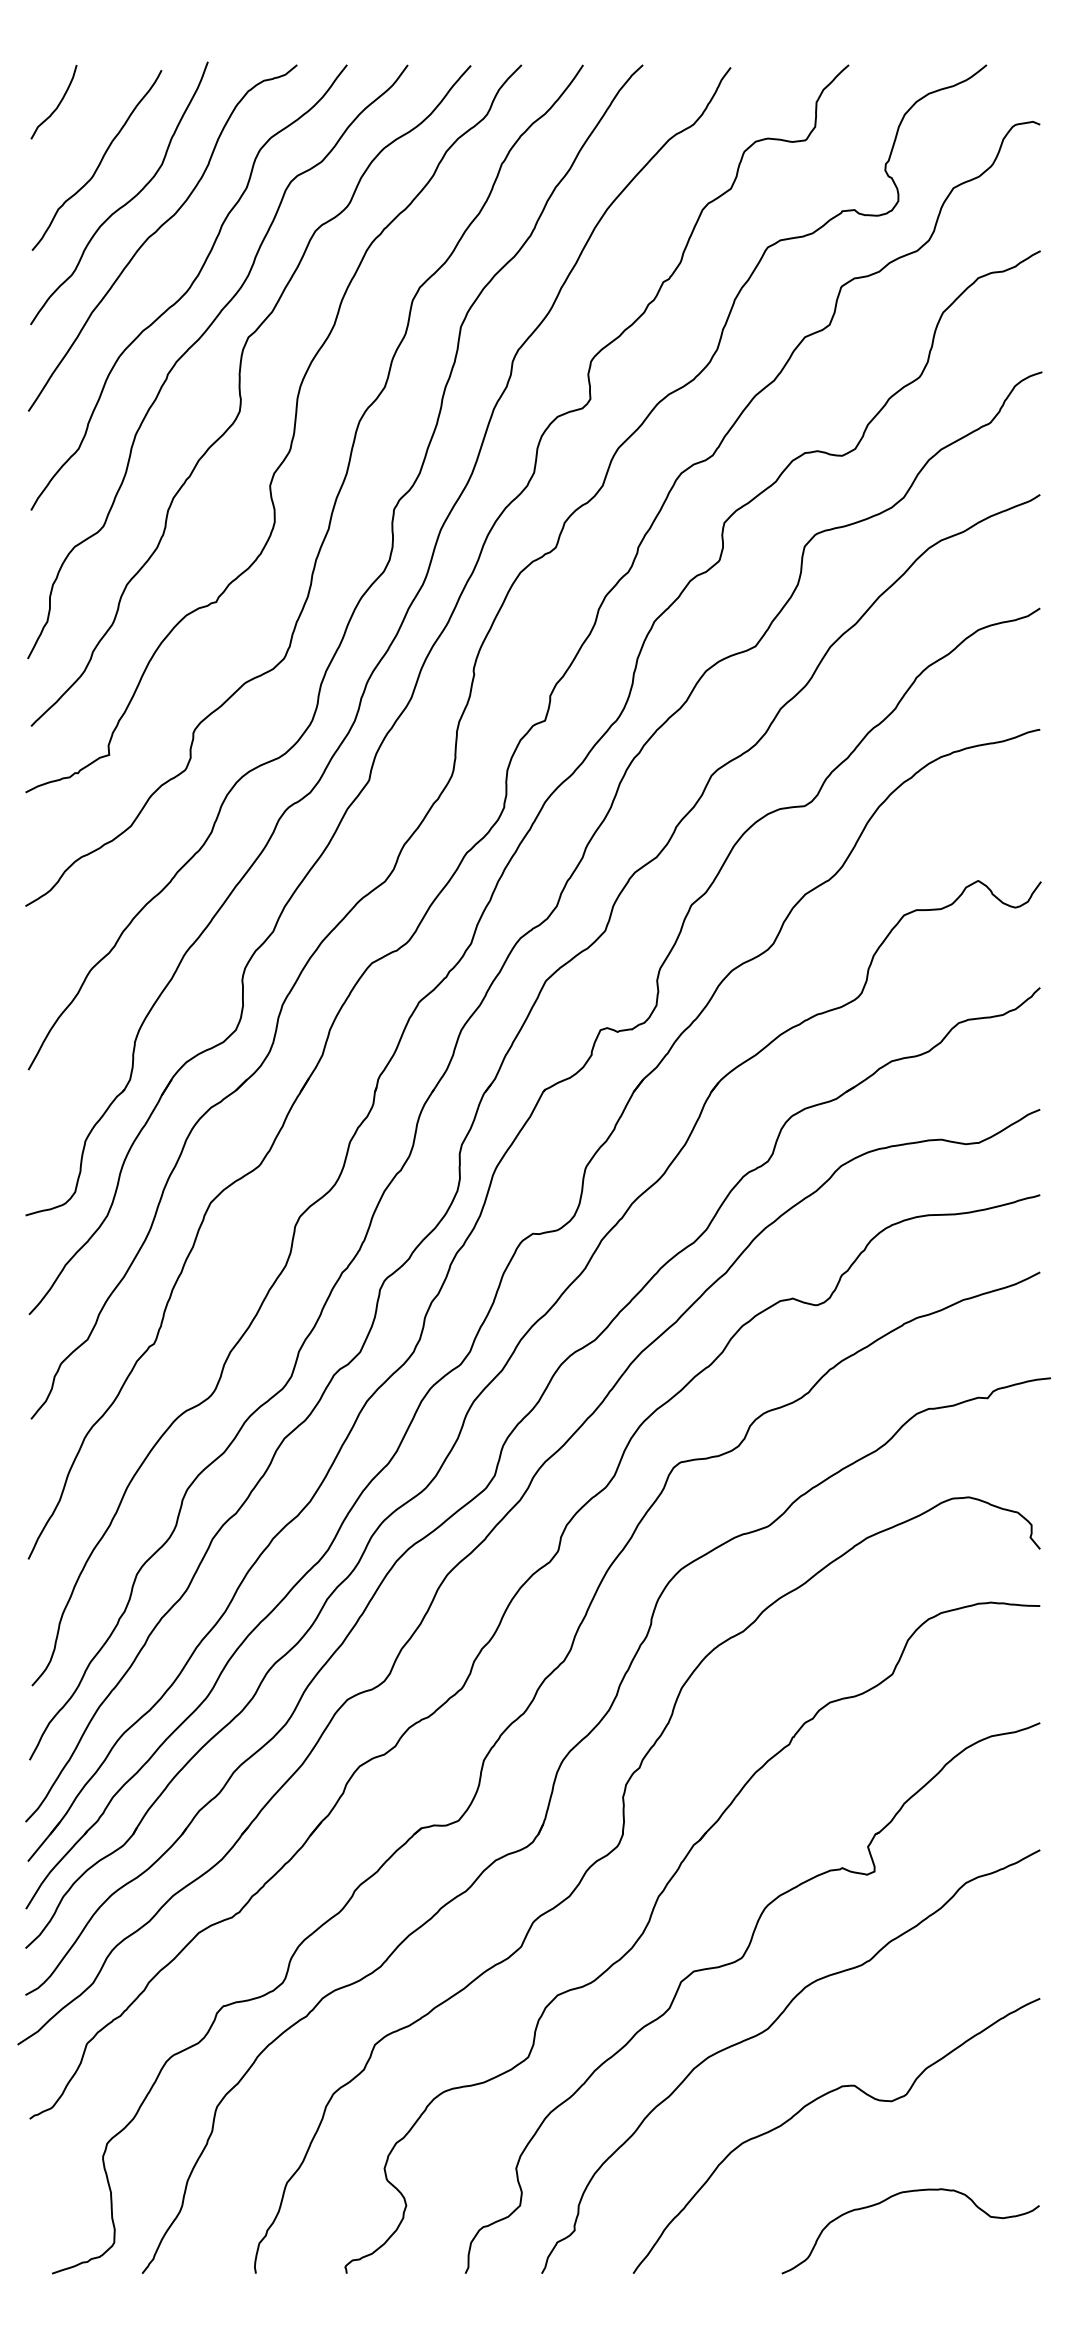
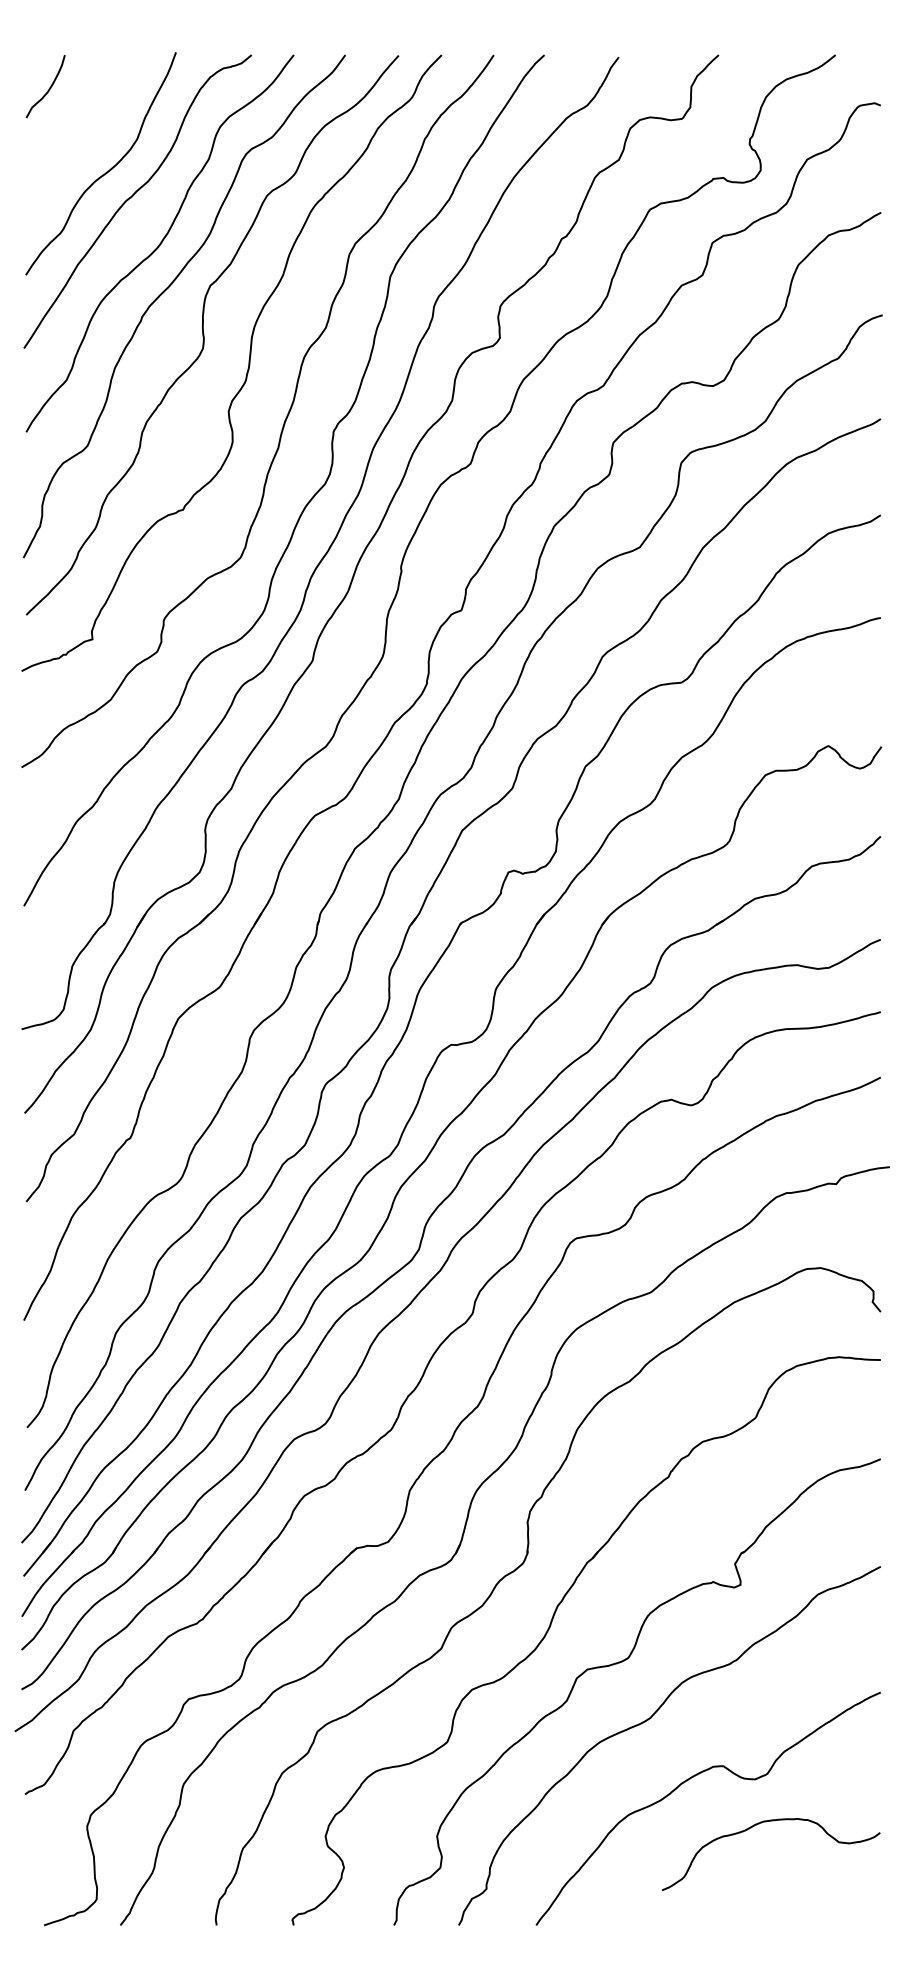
curve: (99, 161) -> (84, 136), removed
curve: (896, 2195) -> (759, 1824), moved

